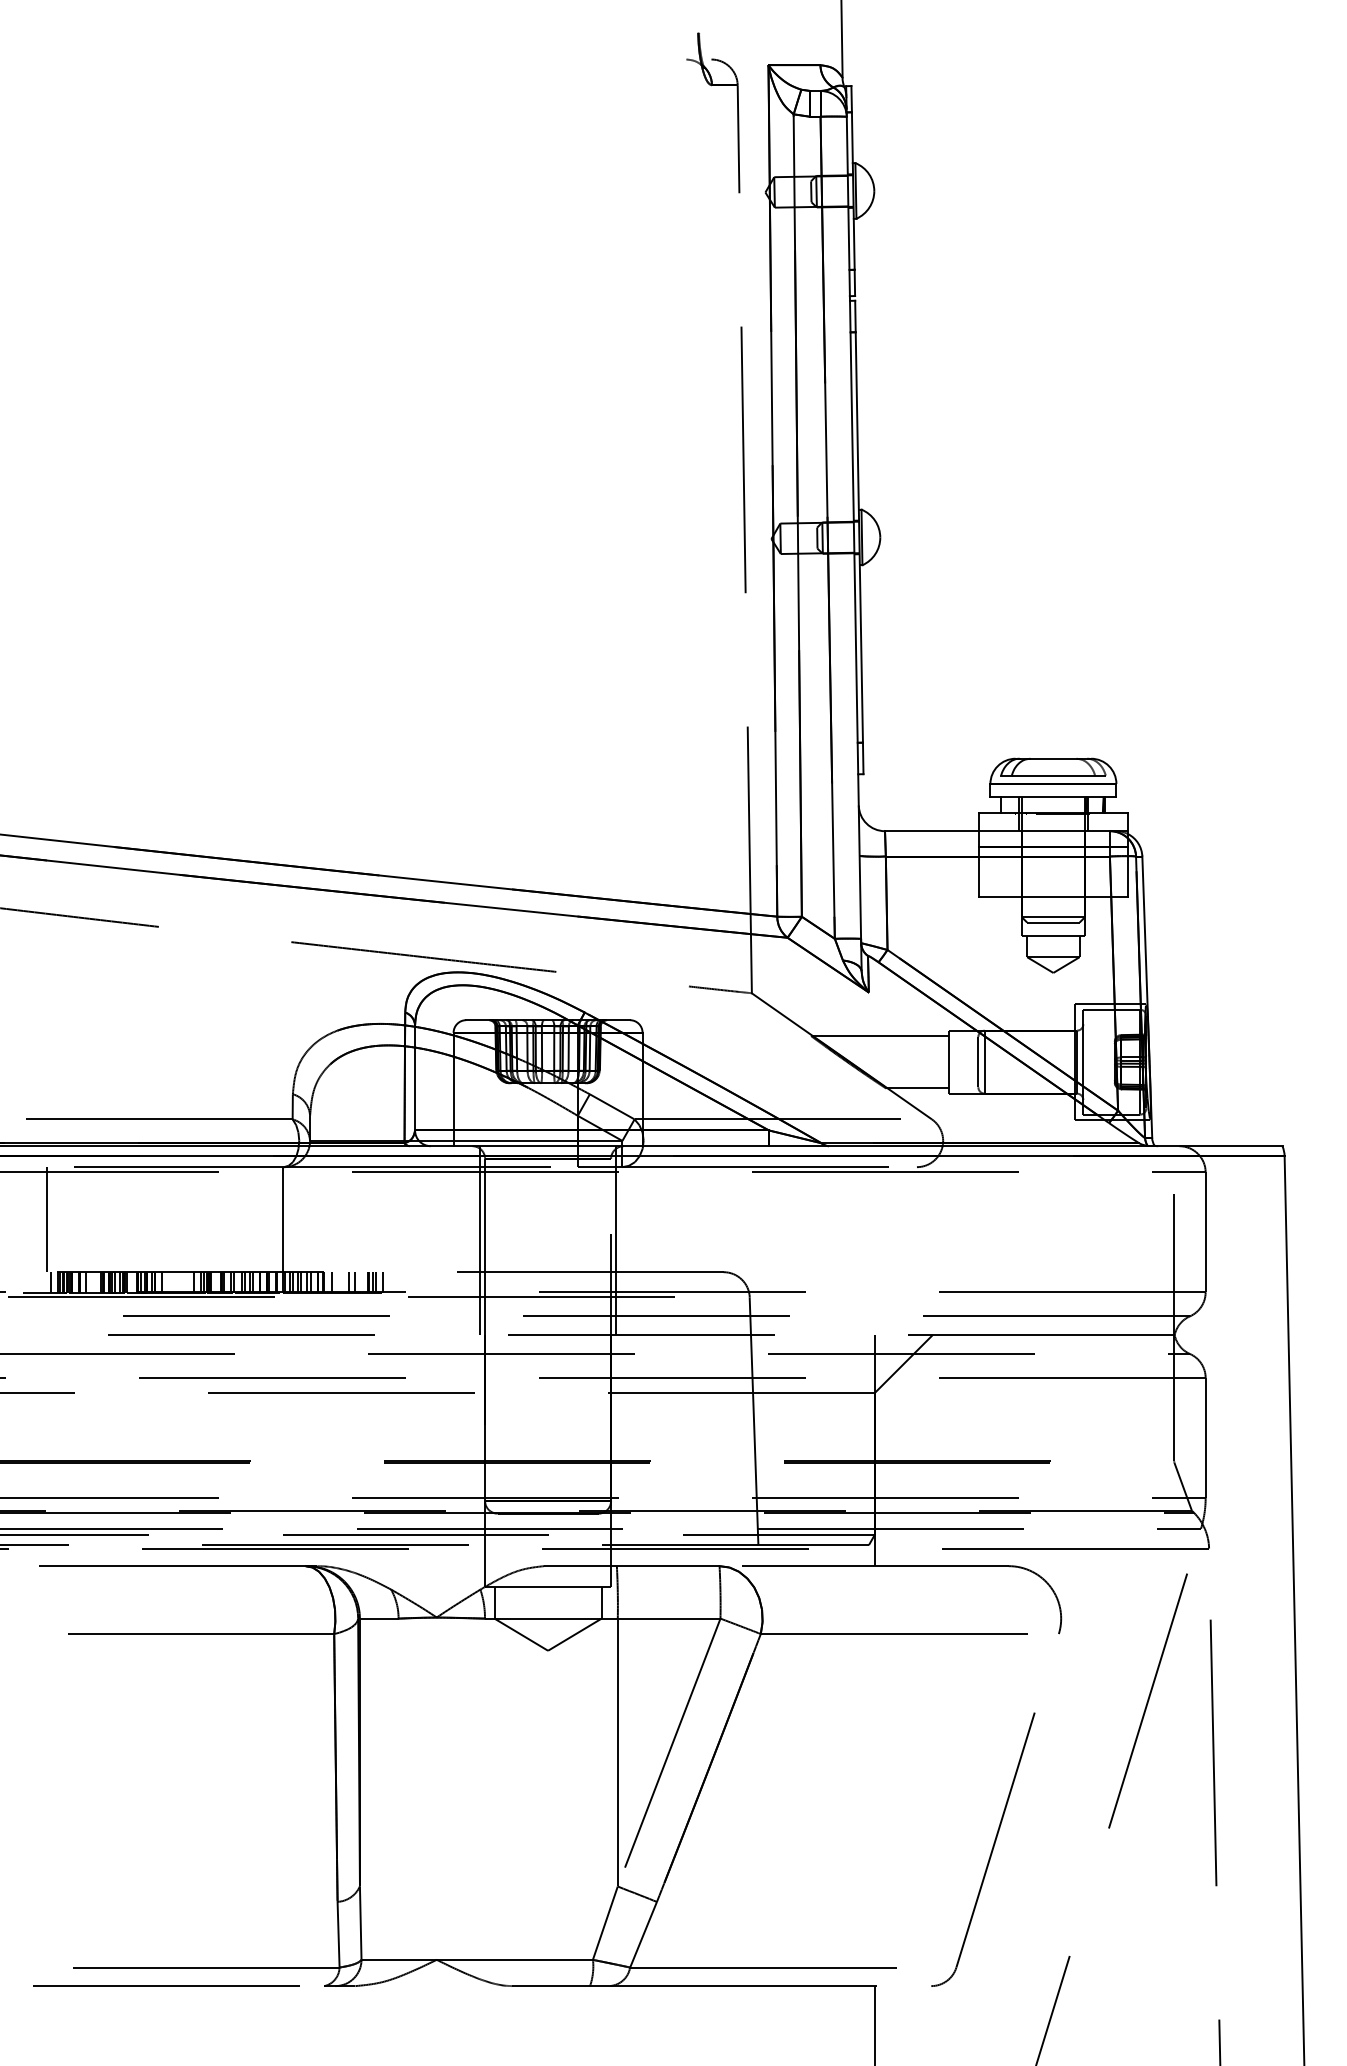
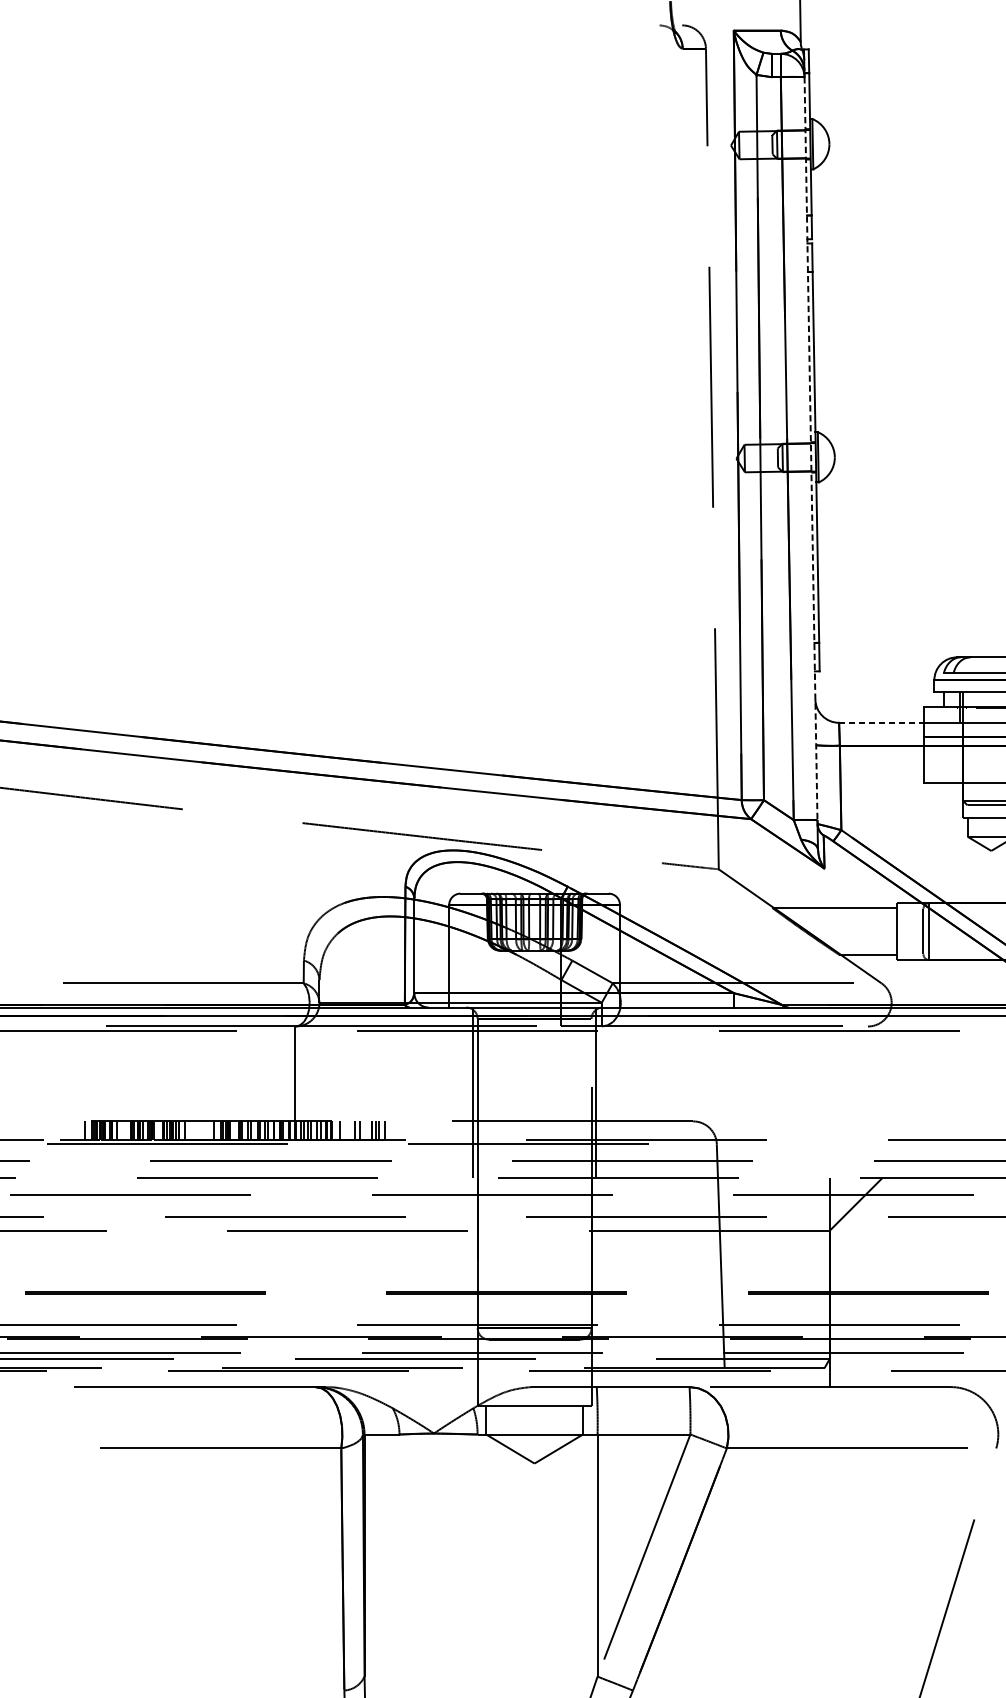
line: (853, 528) -> (810, 449), solid -> dashed
line: (931, 831) -> (881, 723), solid -> dashed
line: (46, 1219) -> (81, 1073), removed

